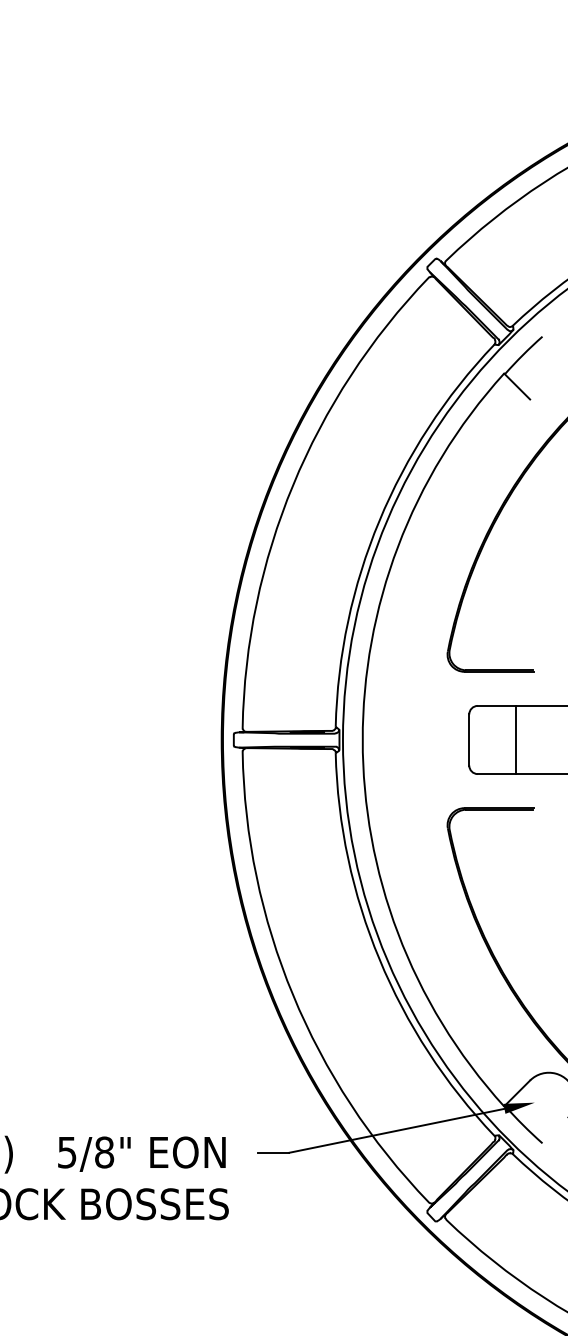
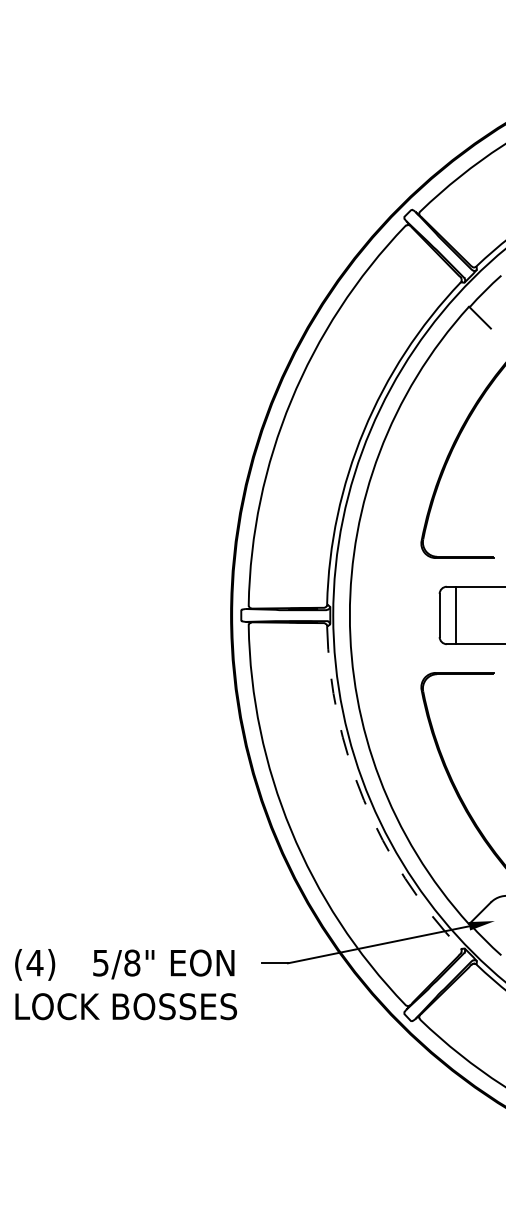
line: (516, 740) -> (456, 615), moved
arc: (380, 959) -> (364, 800), solid -> dashed

